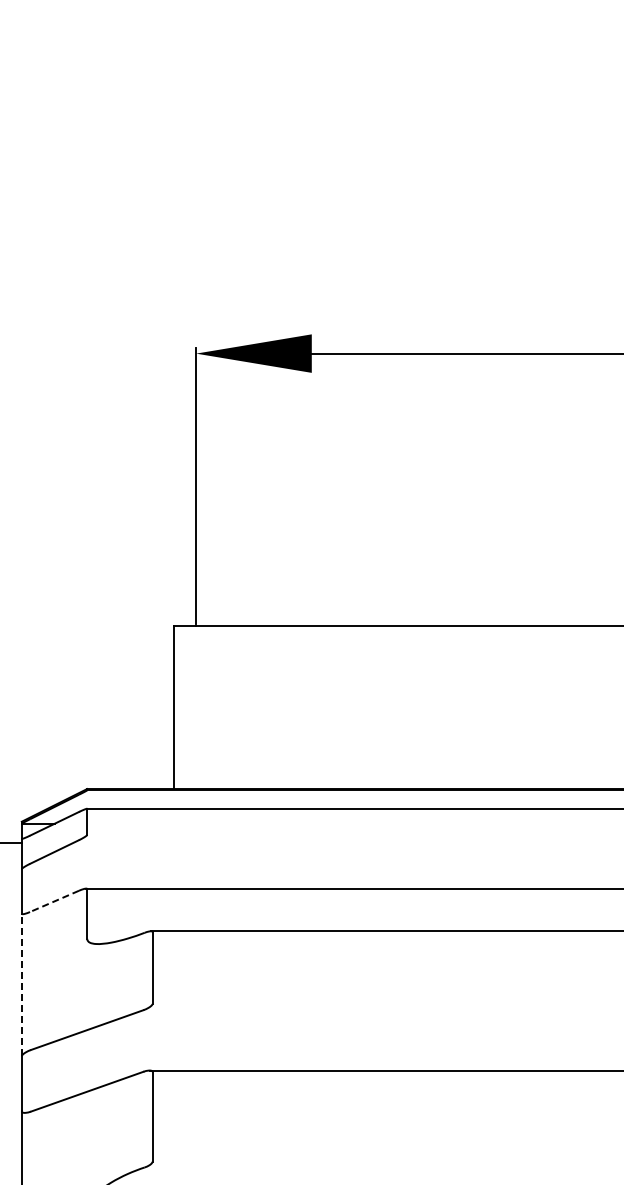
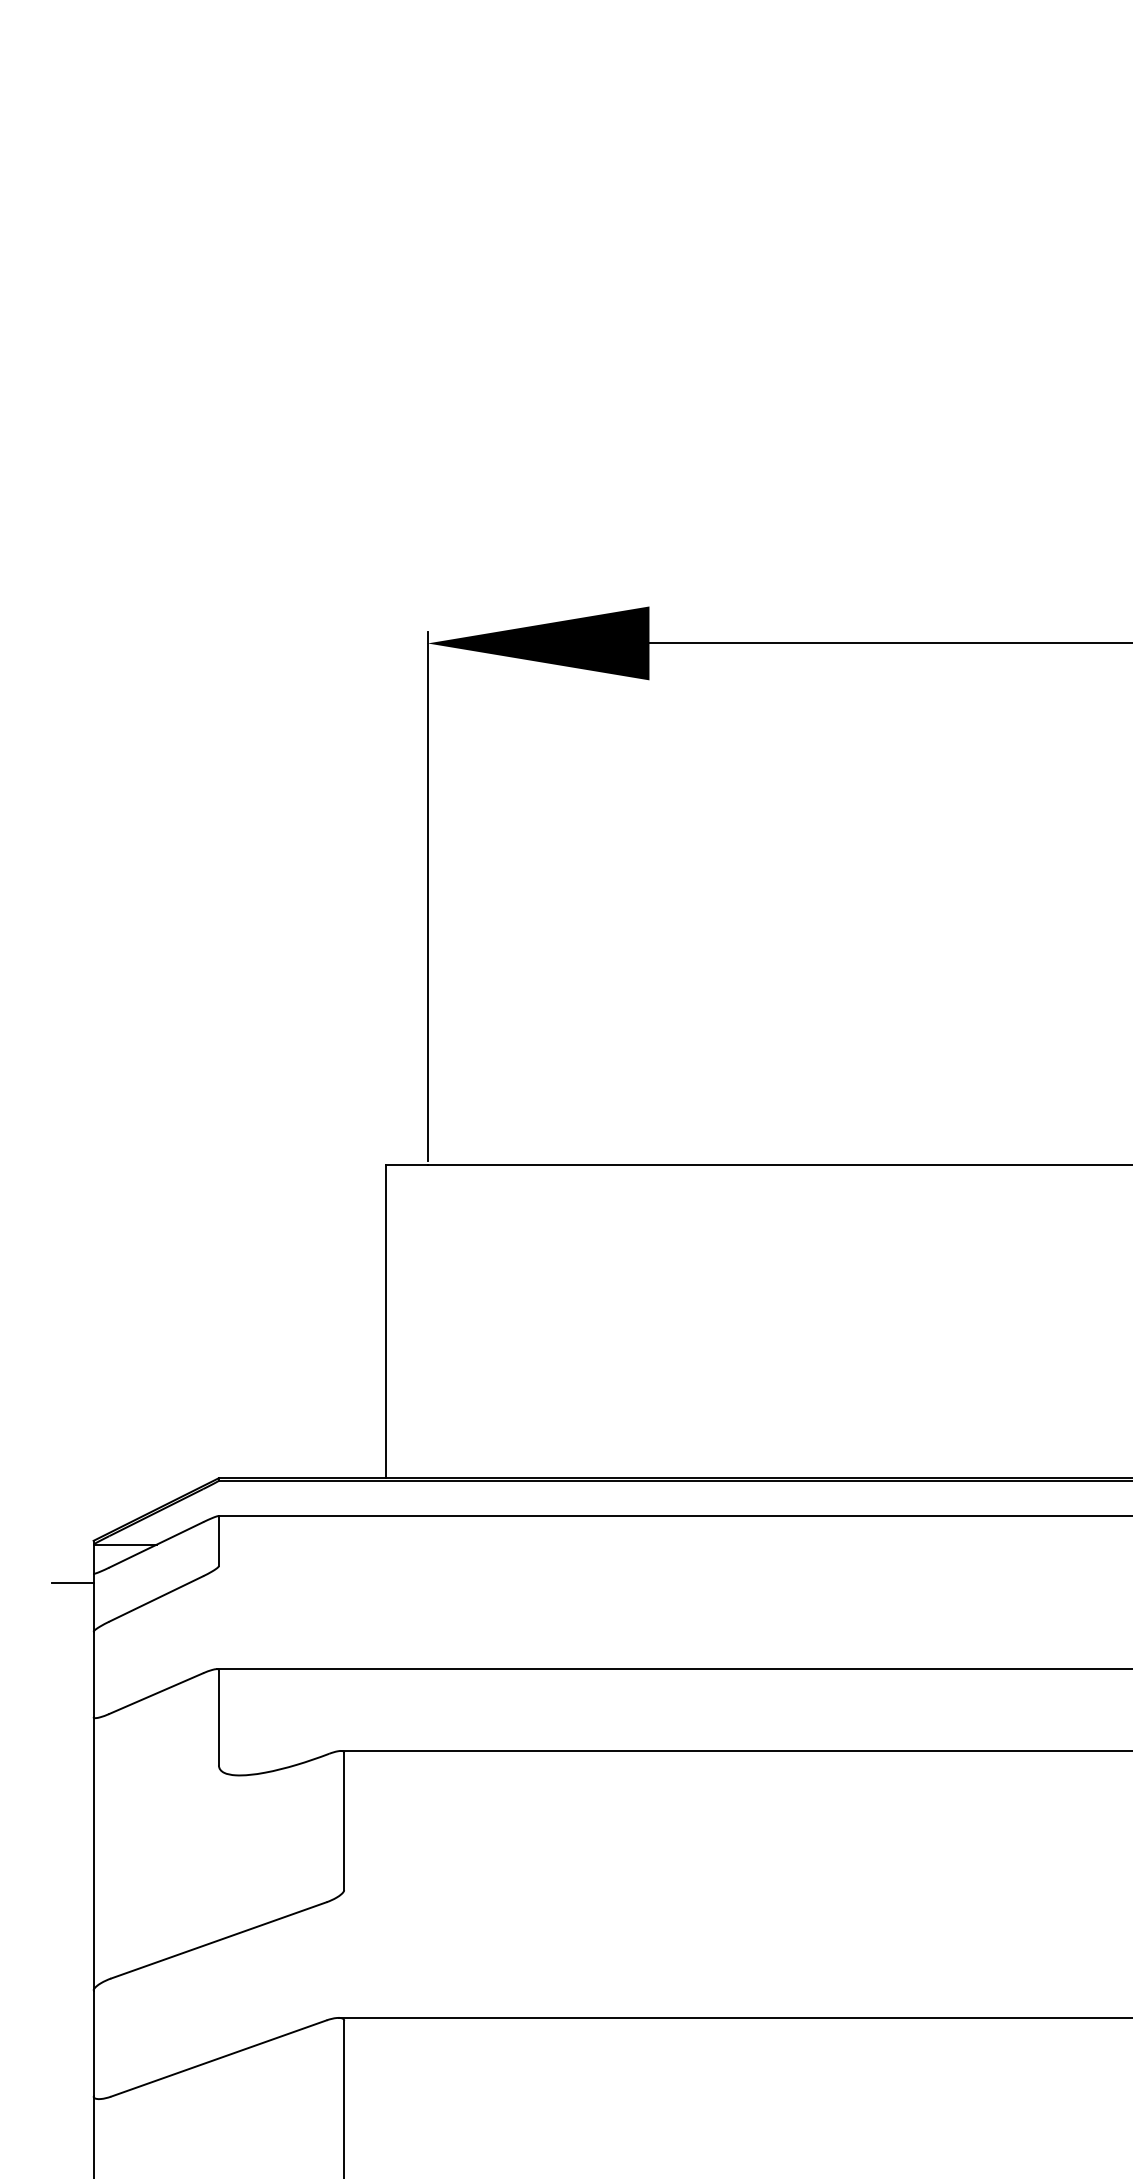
line: (54, 901) -> (156, 1693), dashed -> solid
line: (21, 984) -> (92, 1852), dashed -> solid

